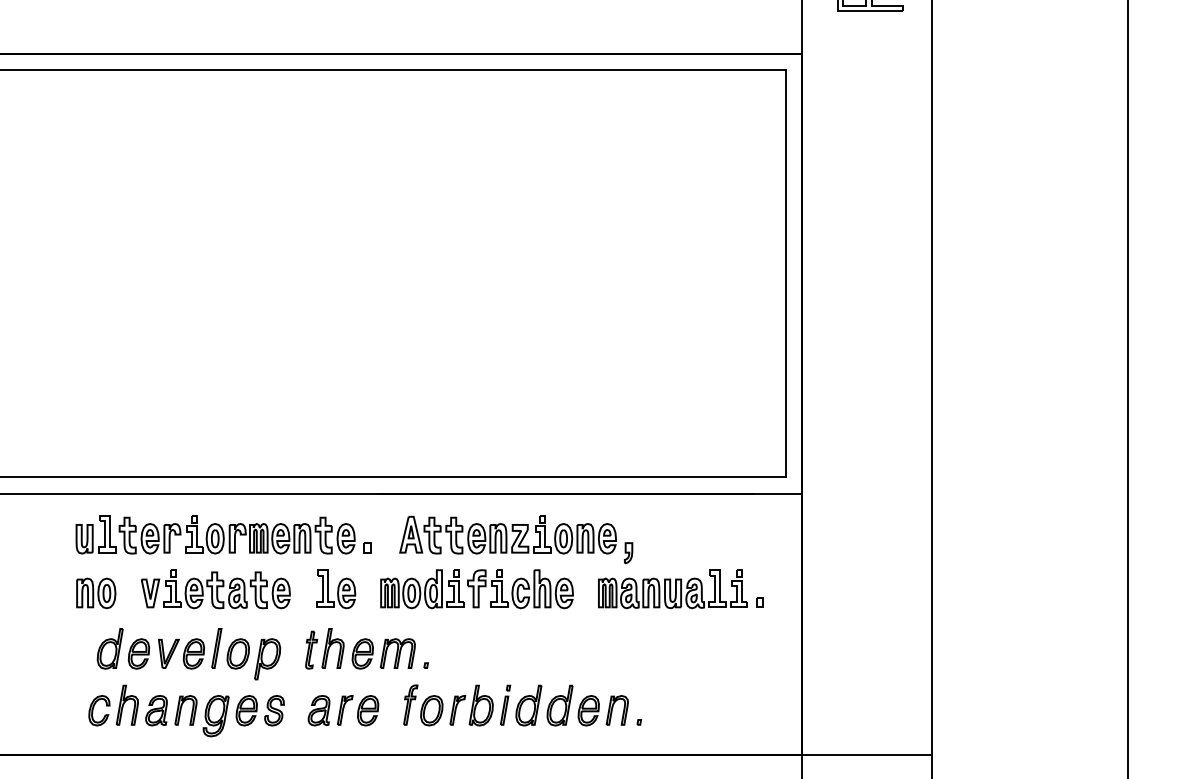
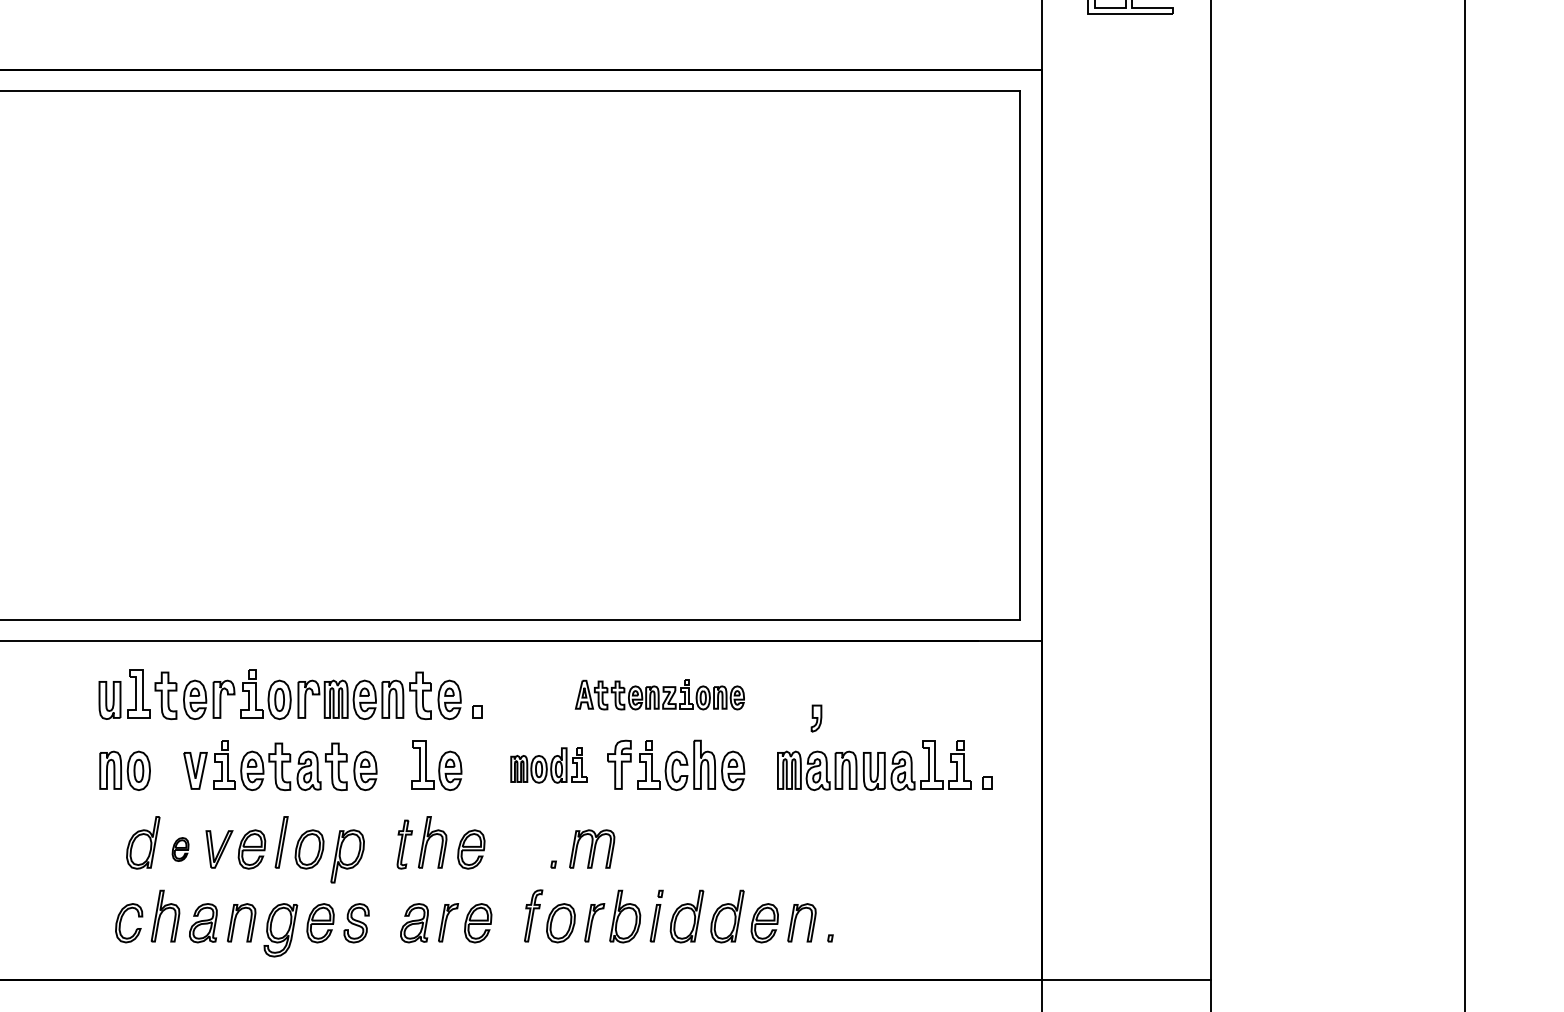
part: (507, 534) -> (659, 694), size x0.6
part: (422, 589) -> (548, 765), size x0.7
part: (138, 653) -> (179, 848), size x0.6
part: (397, 653) -> (591, 848), moved

